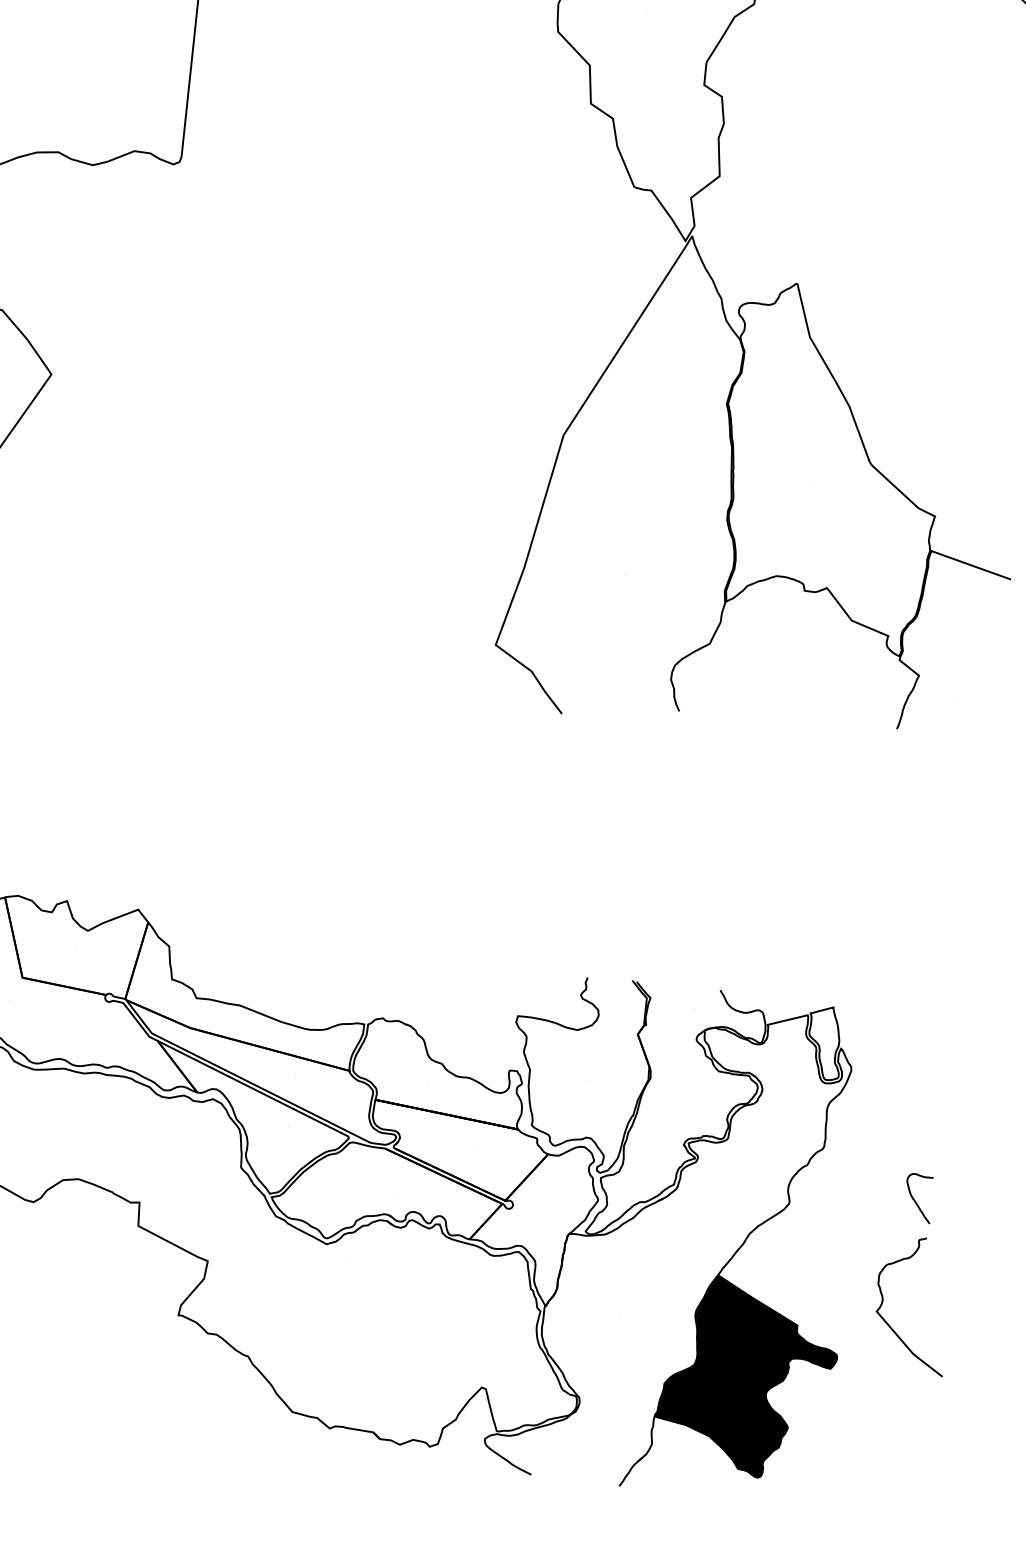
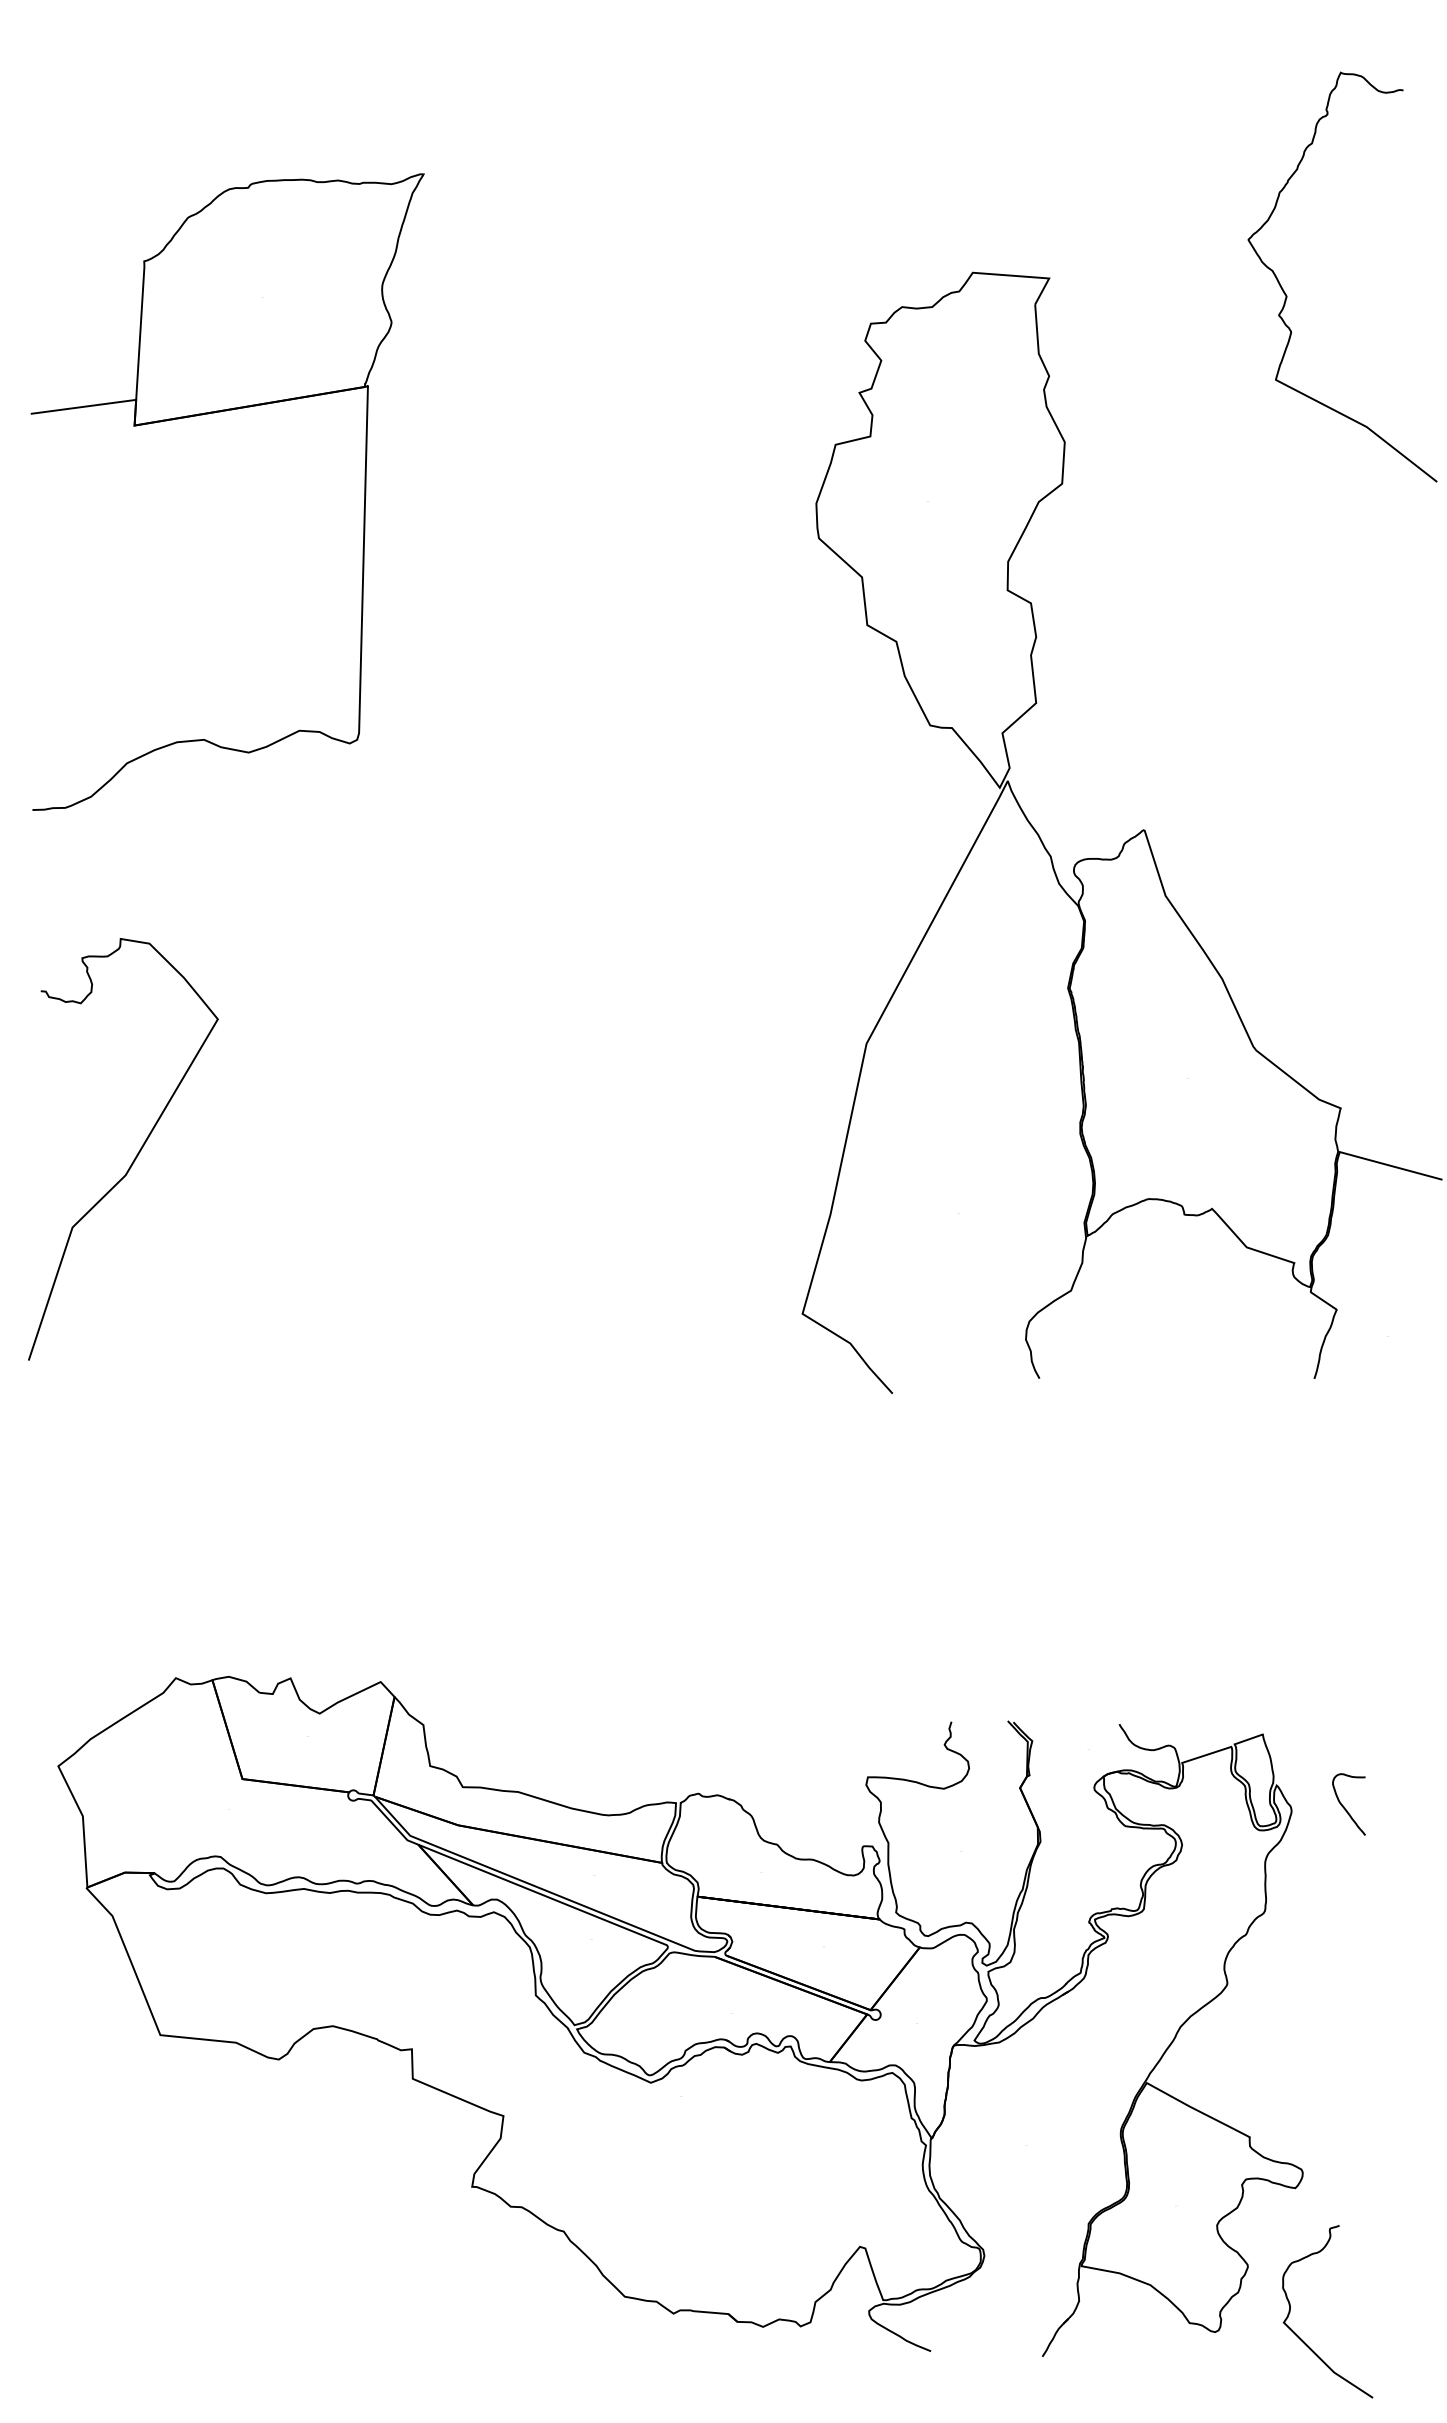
curve: (914, 1199) -> (1344, 1806), moved
curve: (882, 1303) -> (1290, 2311), moved
hatch: (746, 1377) -> (1191, 2207), removed

